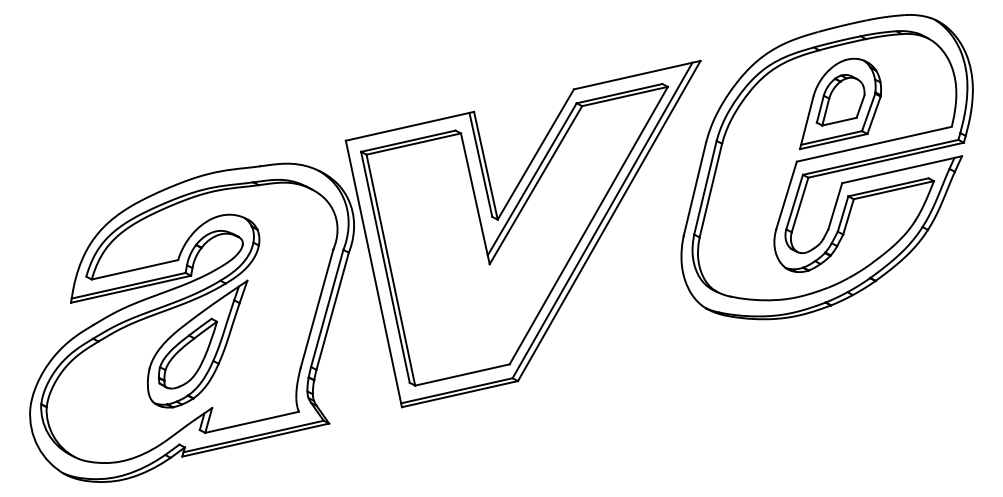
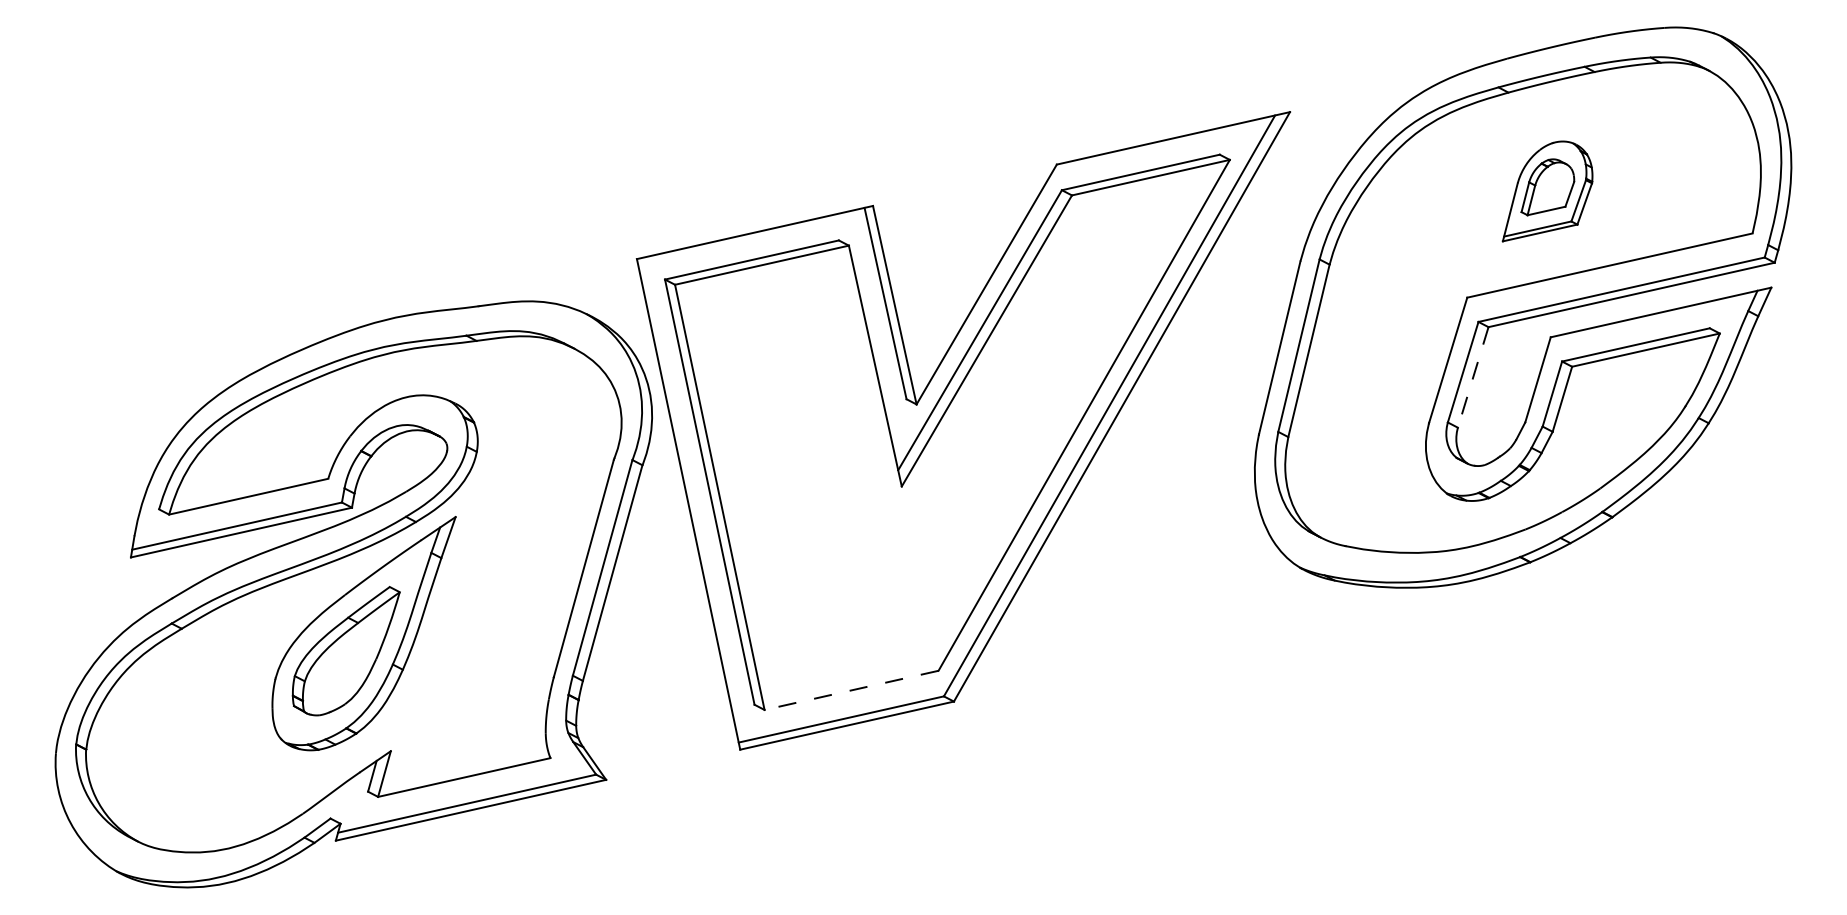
part: (840, 103) -> (1547, 190), size x0.6
line: (800, 205) -> (1473, 378), solid -> dashed
line: (461, 375) -> (849, 691), solid -> dashed

